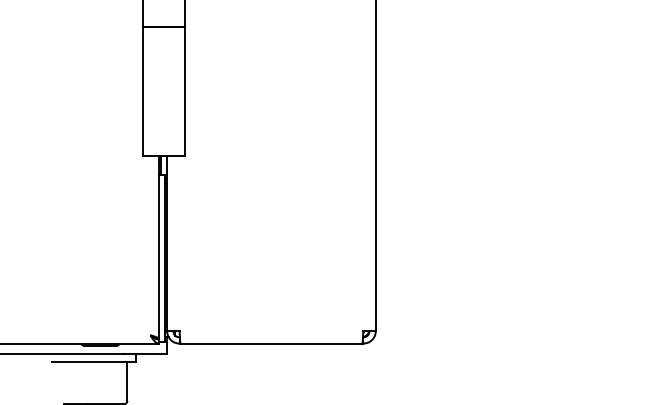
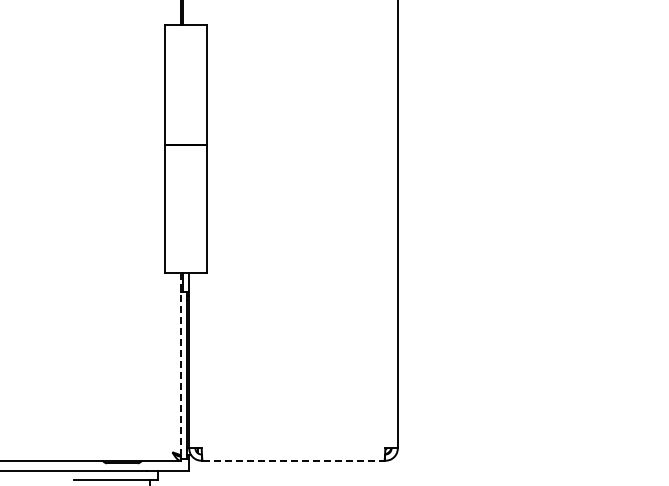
line: (158, 247) -> (180, 364), solid -> dashed
line: (271, 343) -> (293, 460), solid -> dashed

